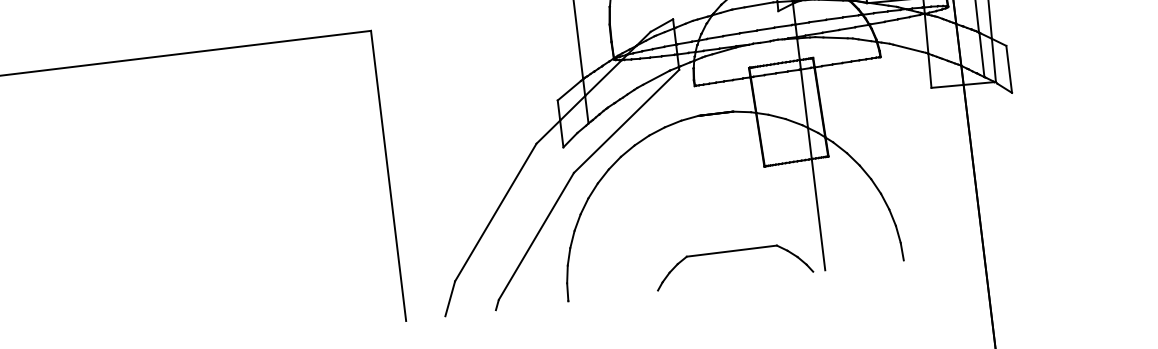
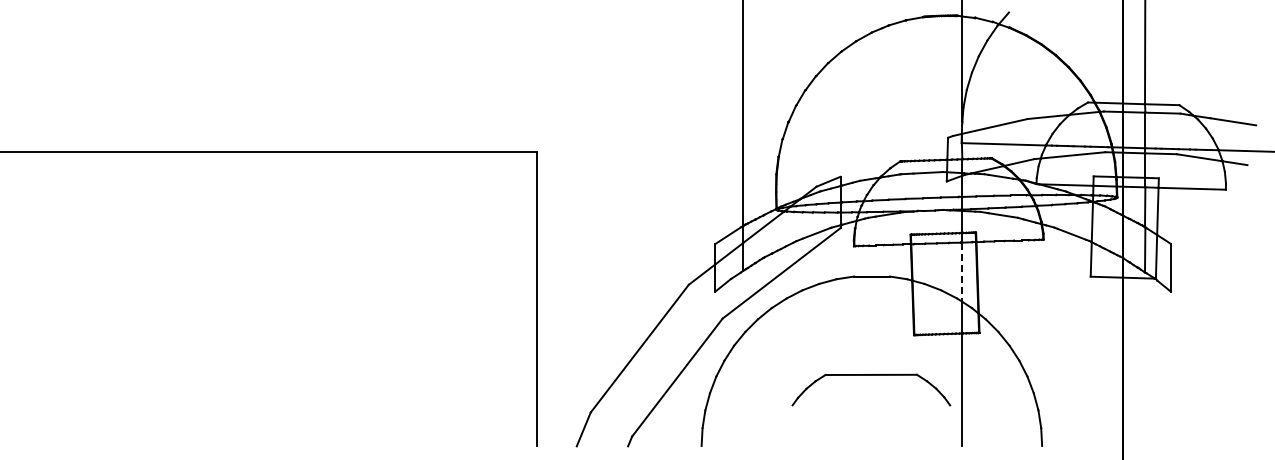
line: (804, 98) -> (962, 272), solid -> dashed
part: (732, 251) -> (871, 375), moved

